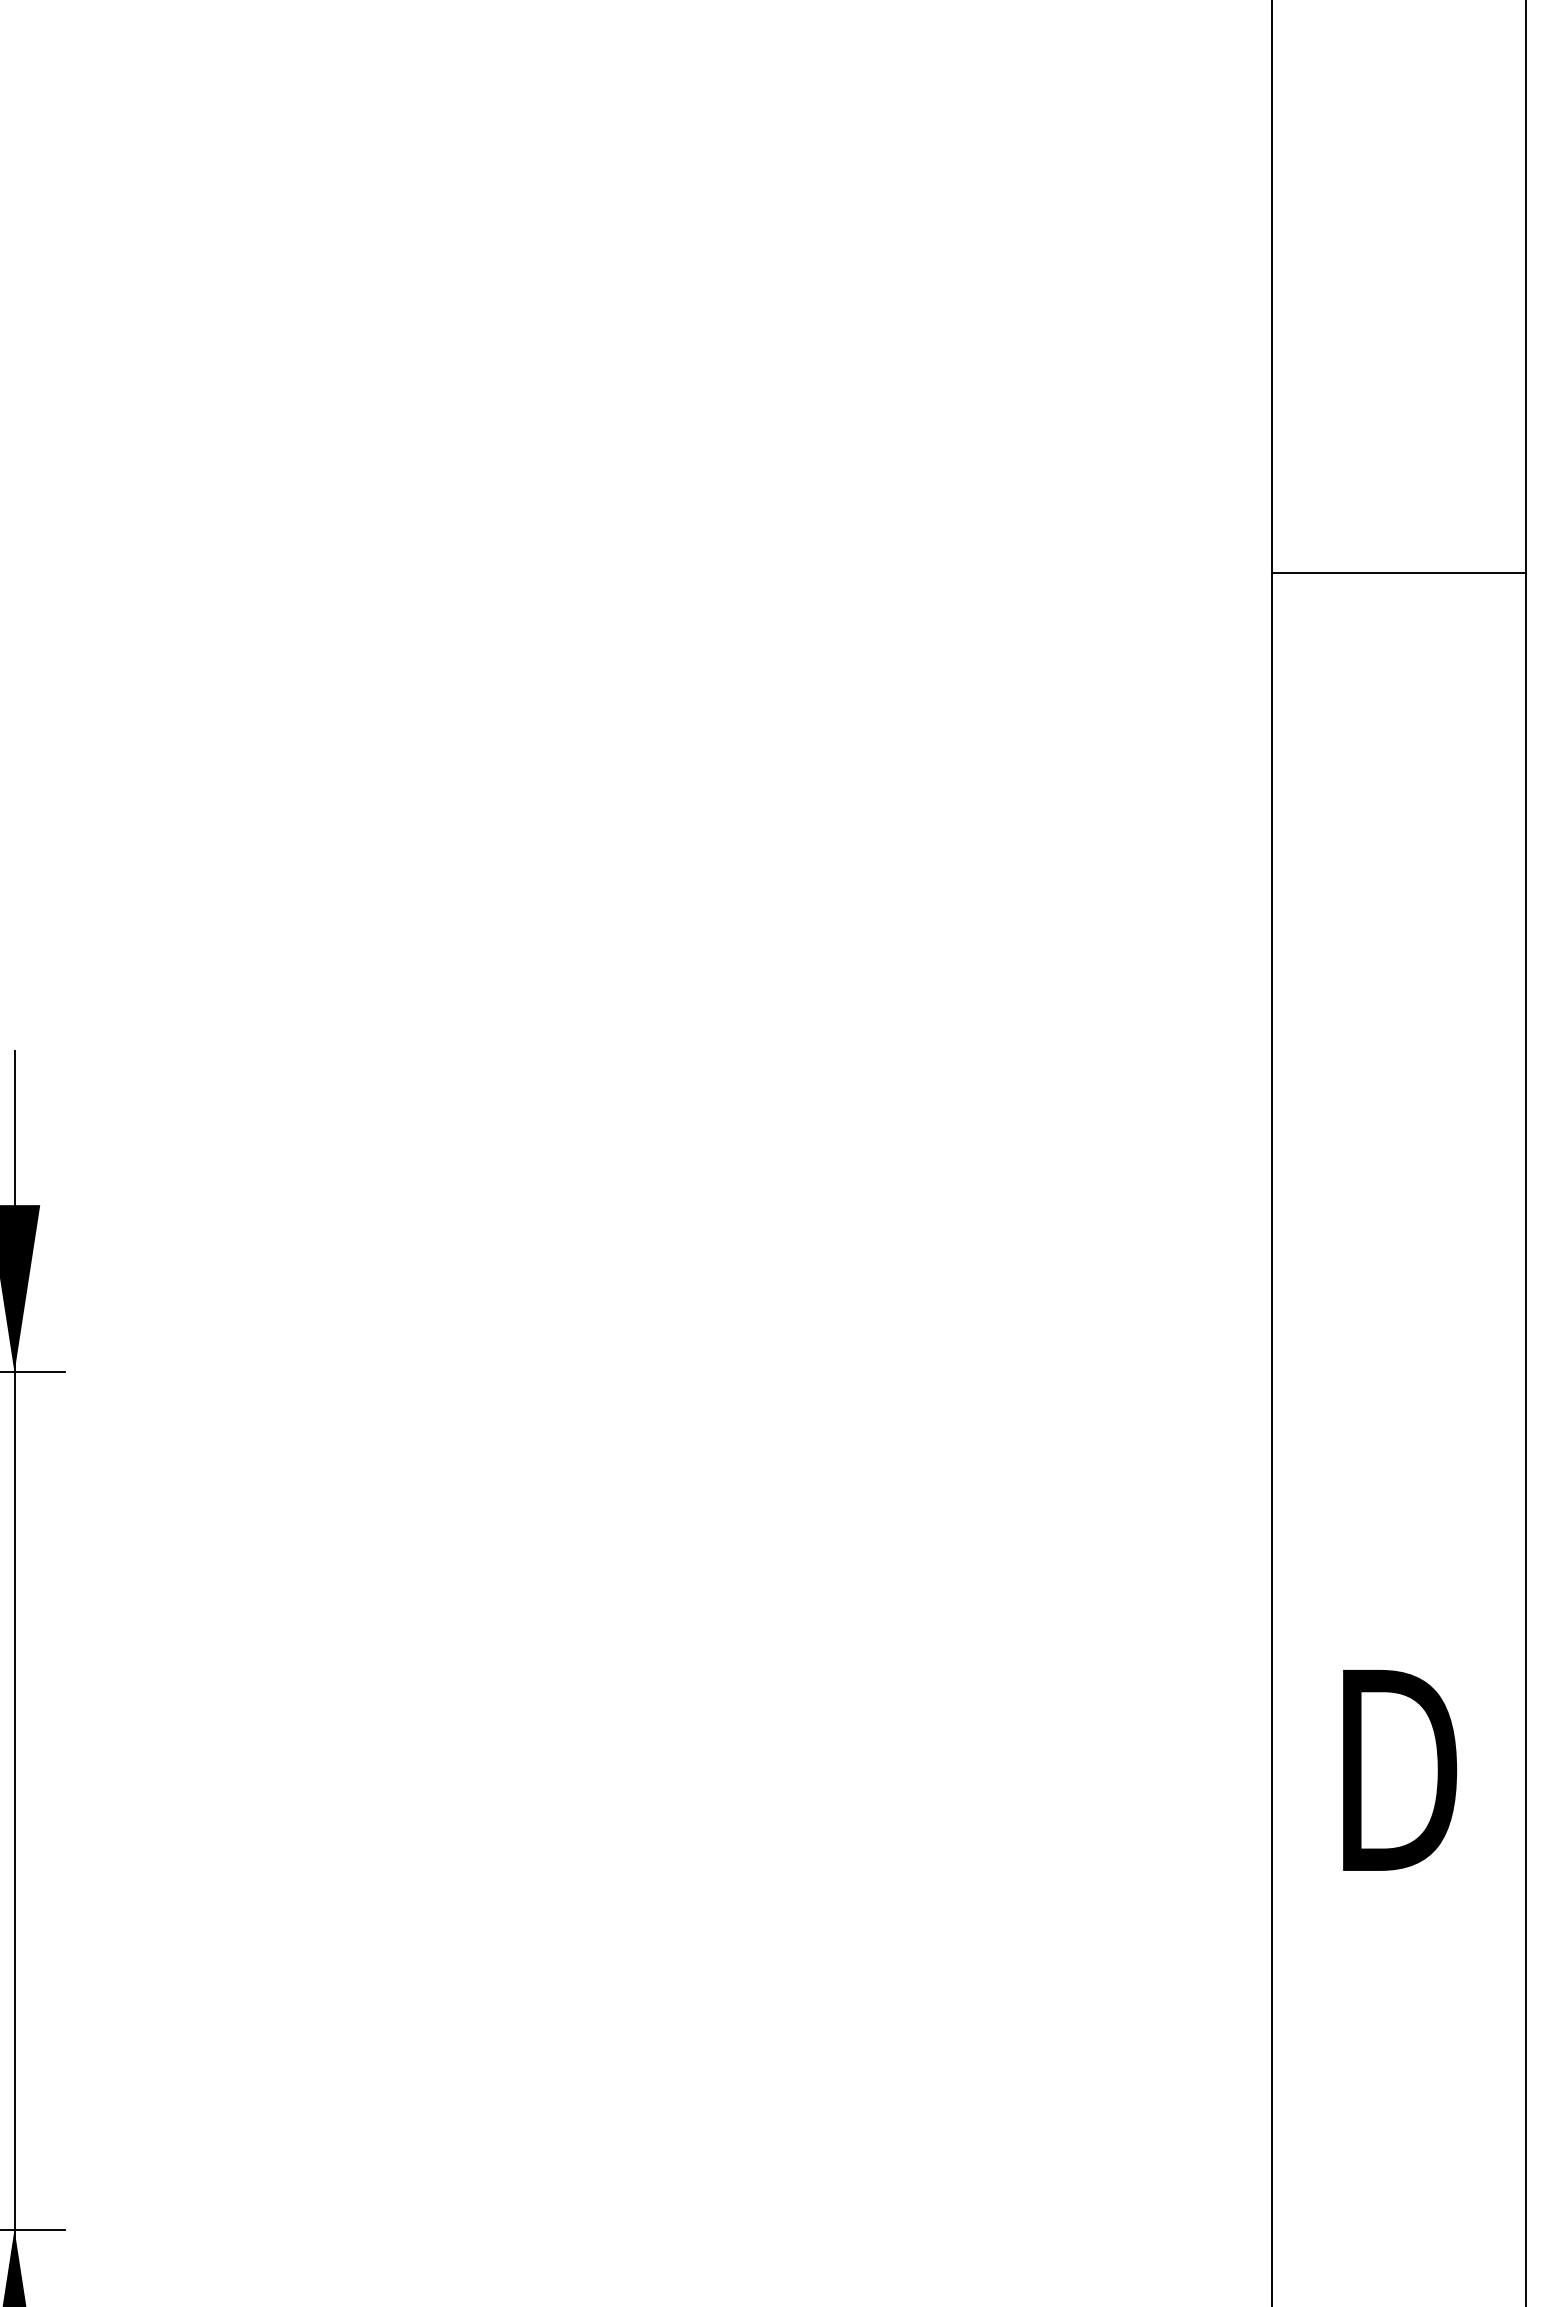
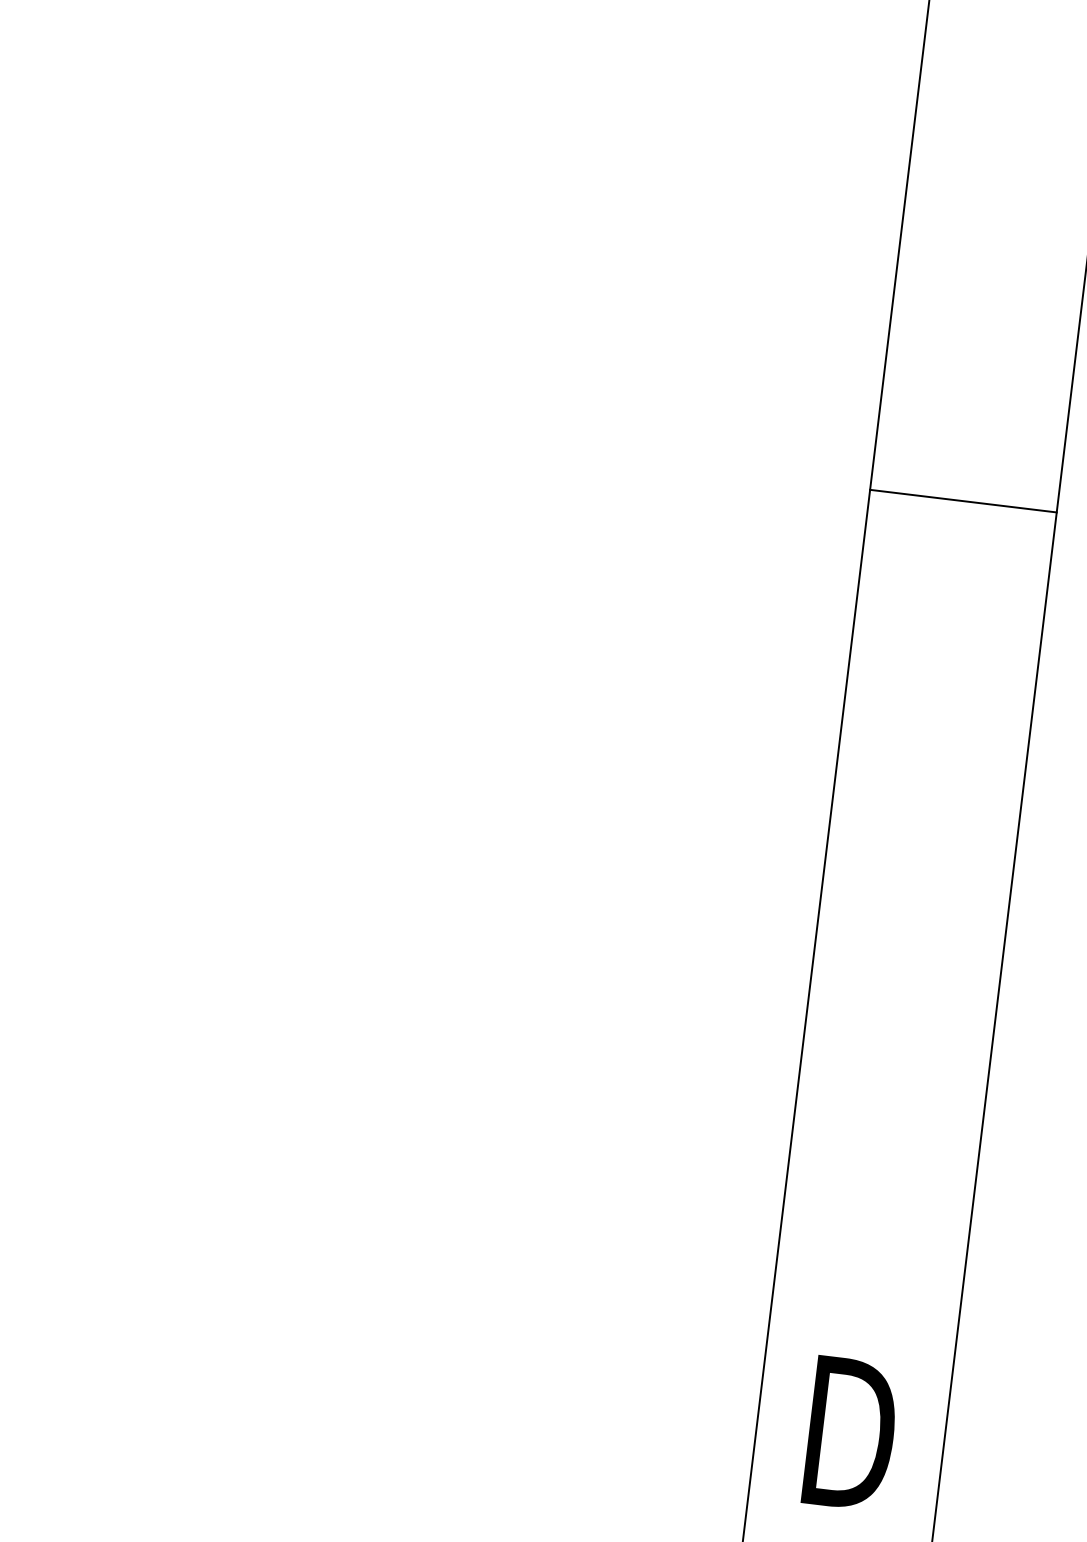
line: (1398, 572) -> (963, 501), moved

